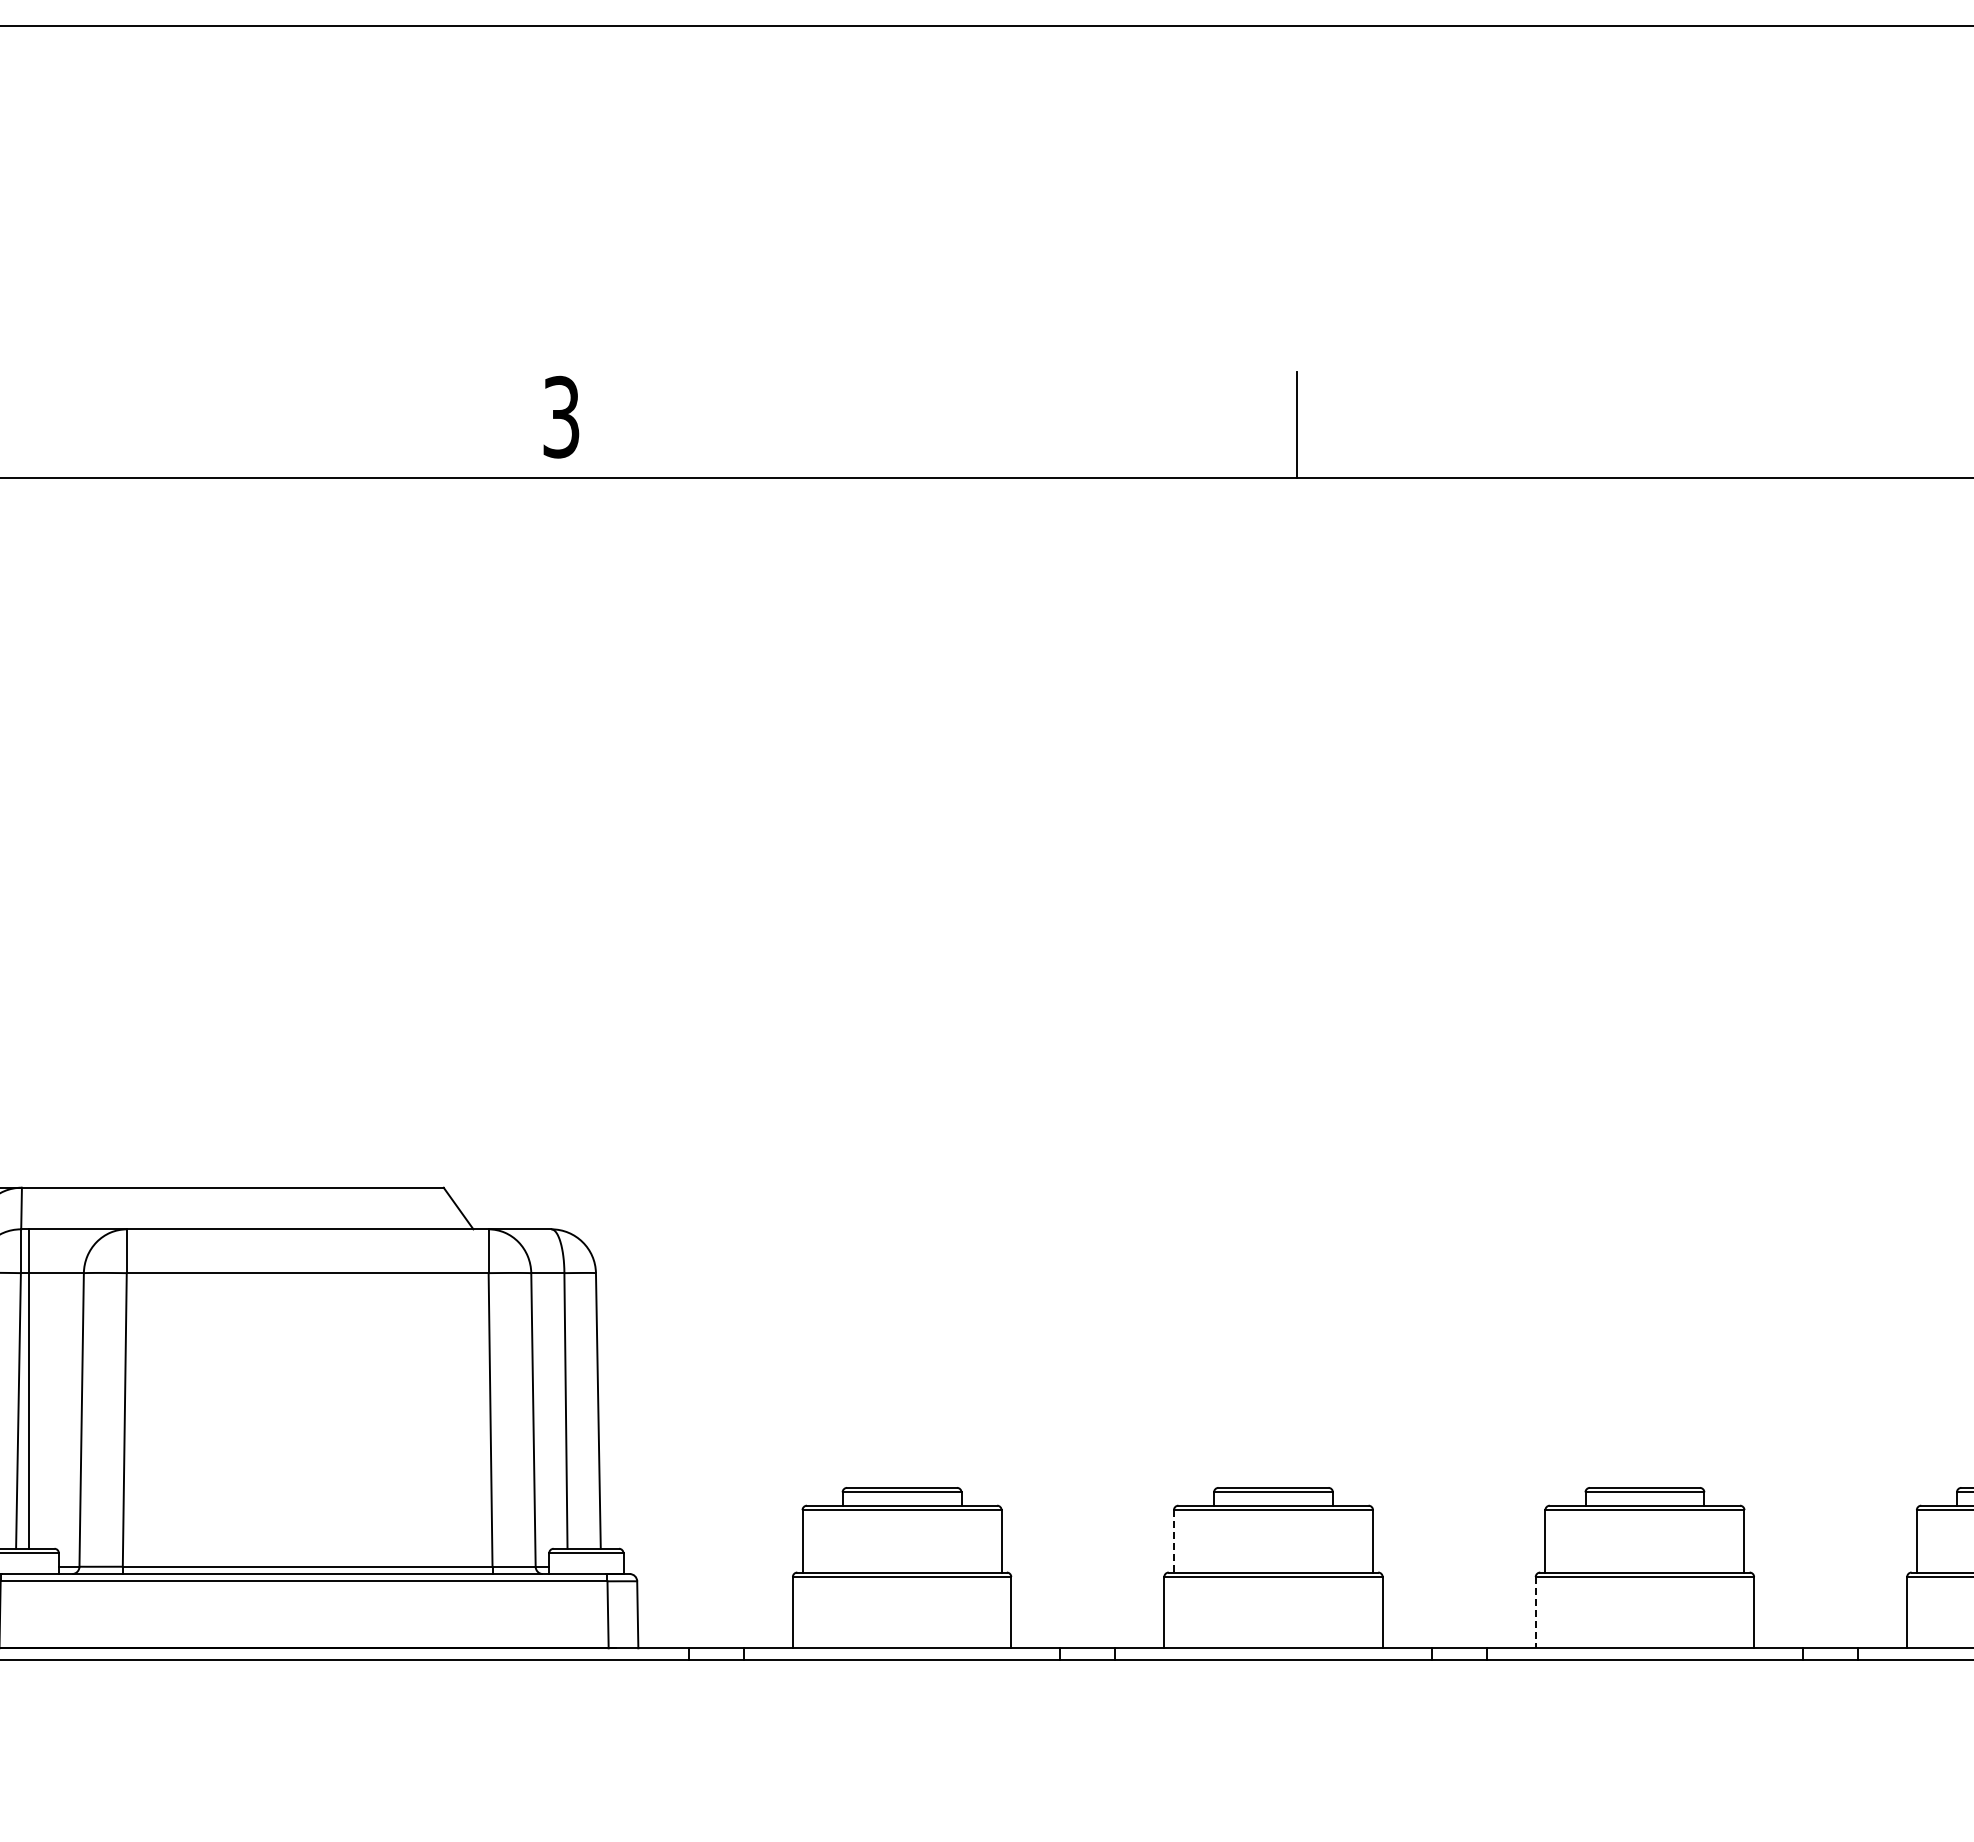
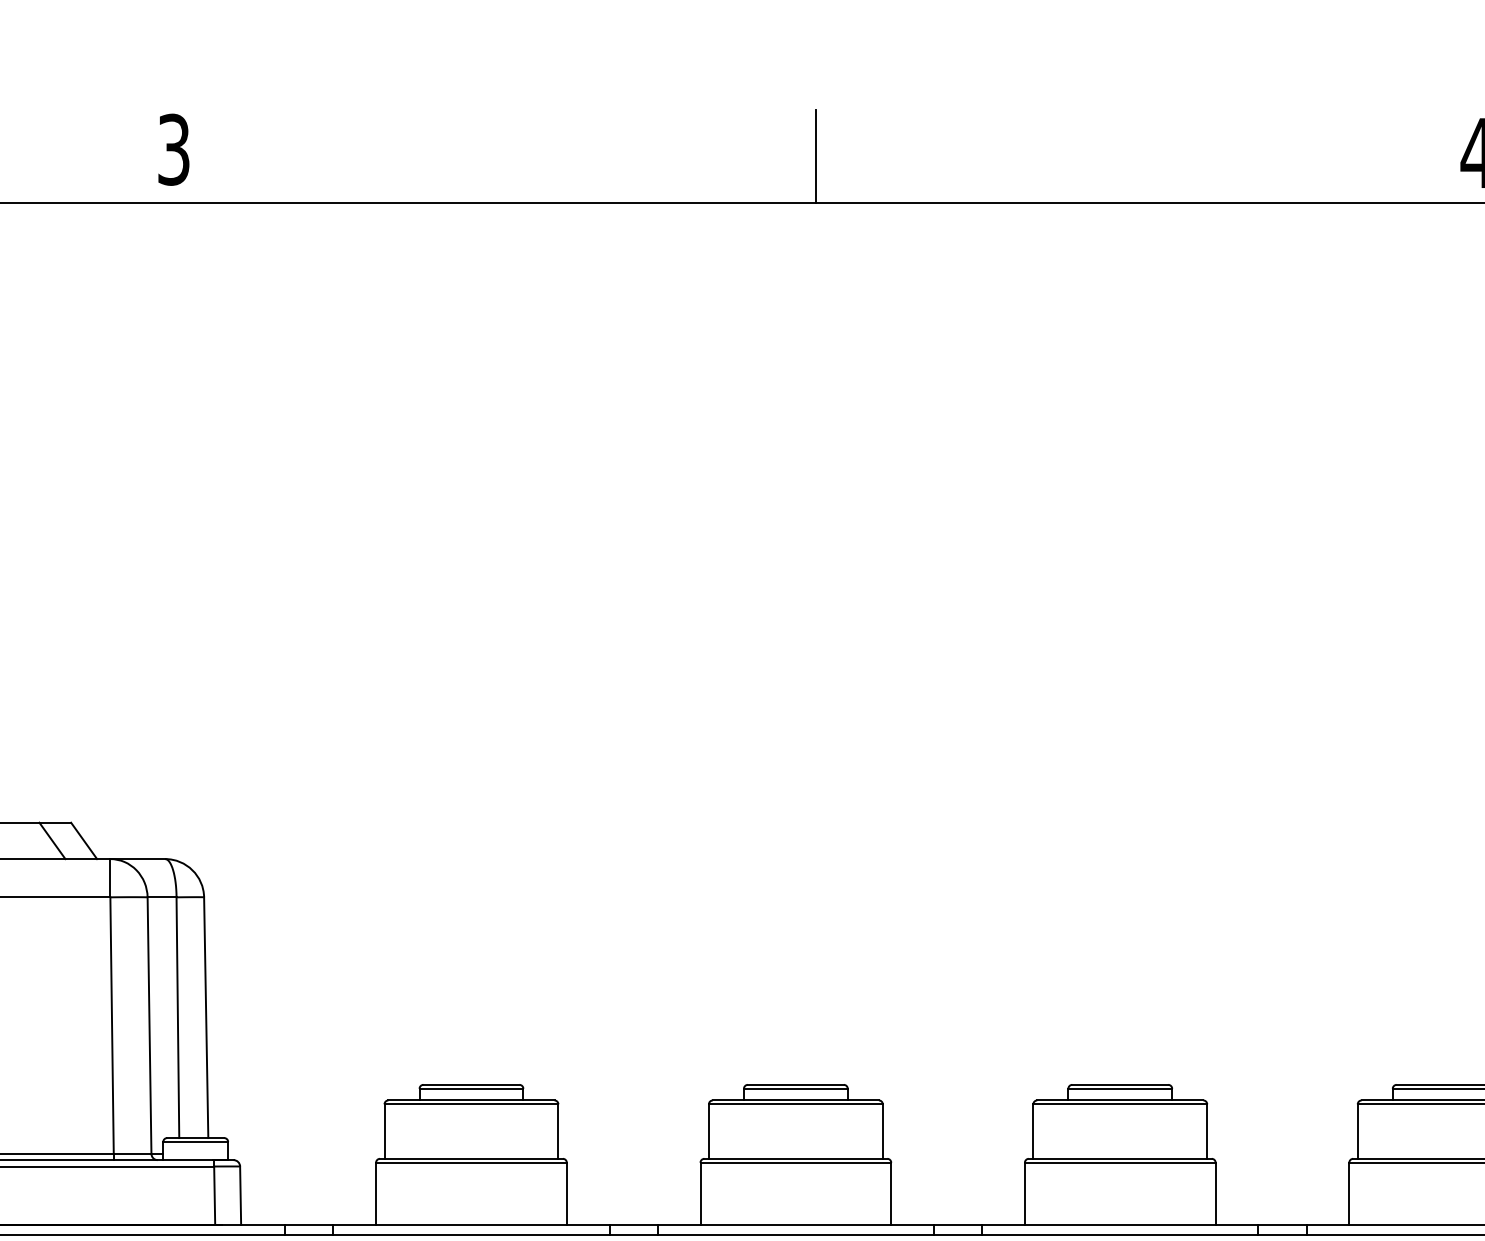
line: (422, 1208) -> (52, 840), added
line: (1173, 1541) -> (708, 1131), dashed -> solid
line: (1535, 1612) -> (1024, 1193), dashed -> solid

